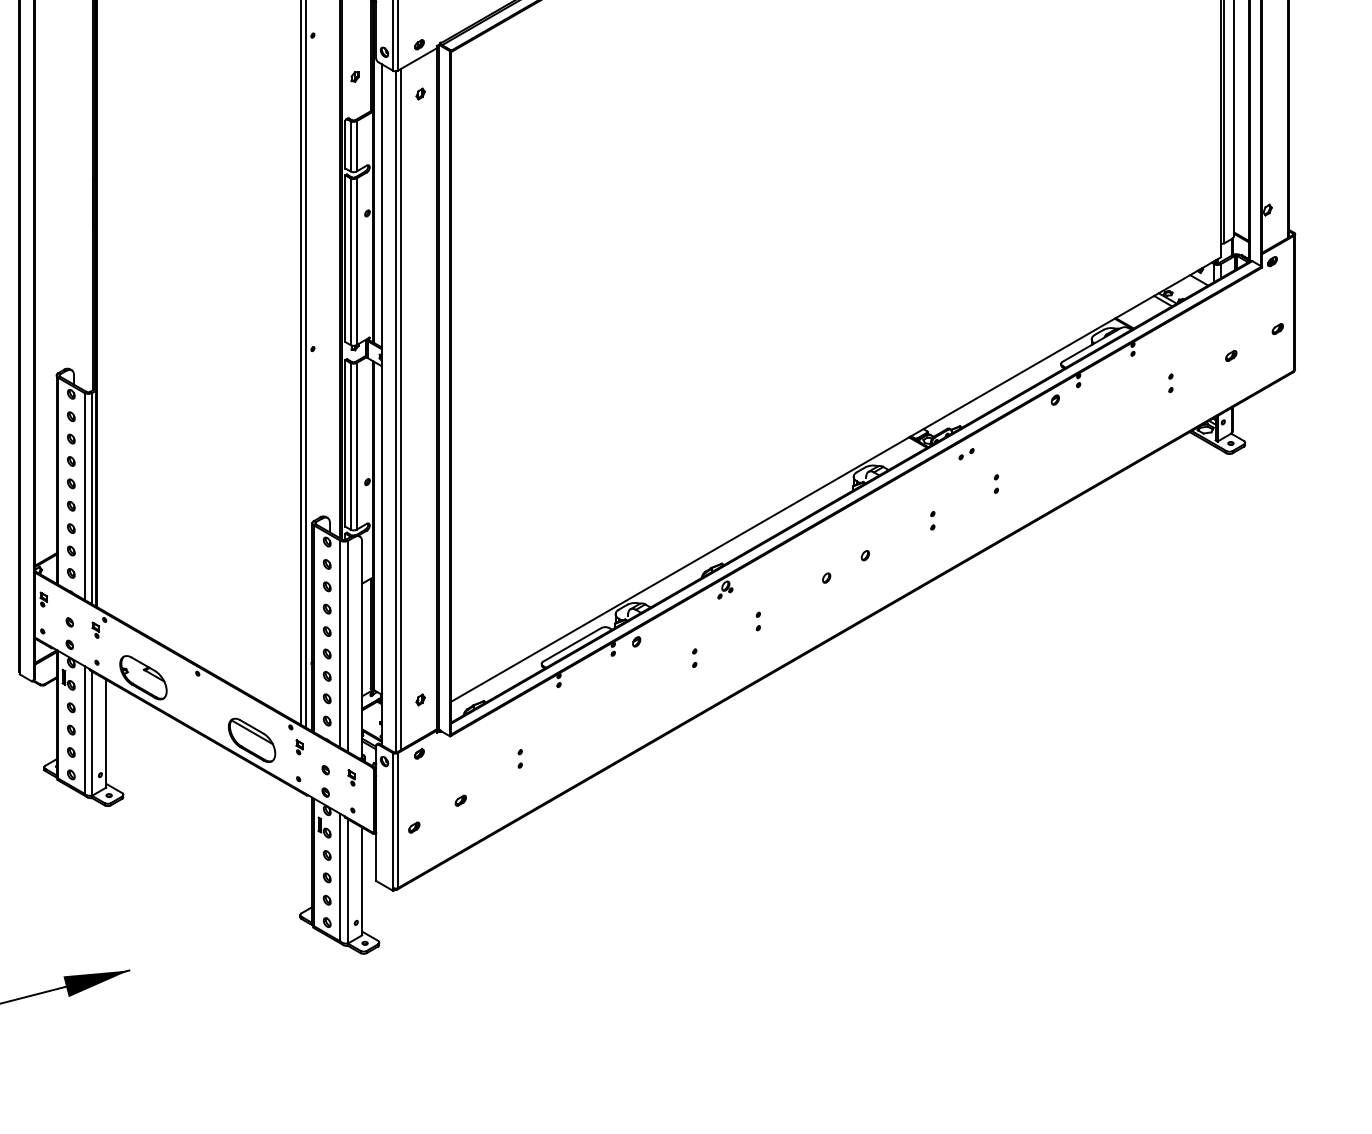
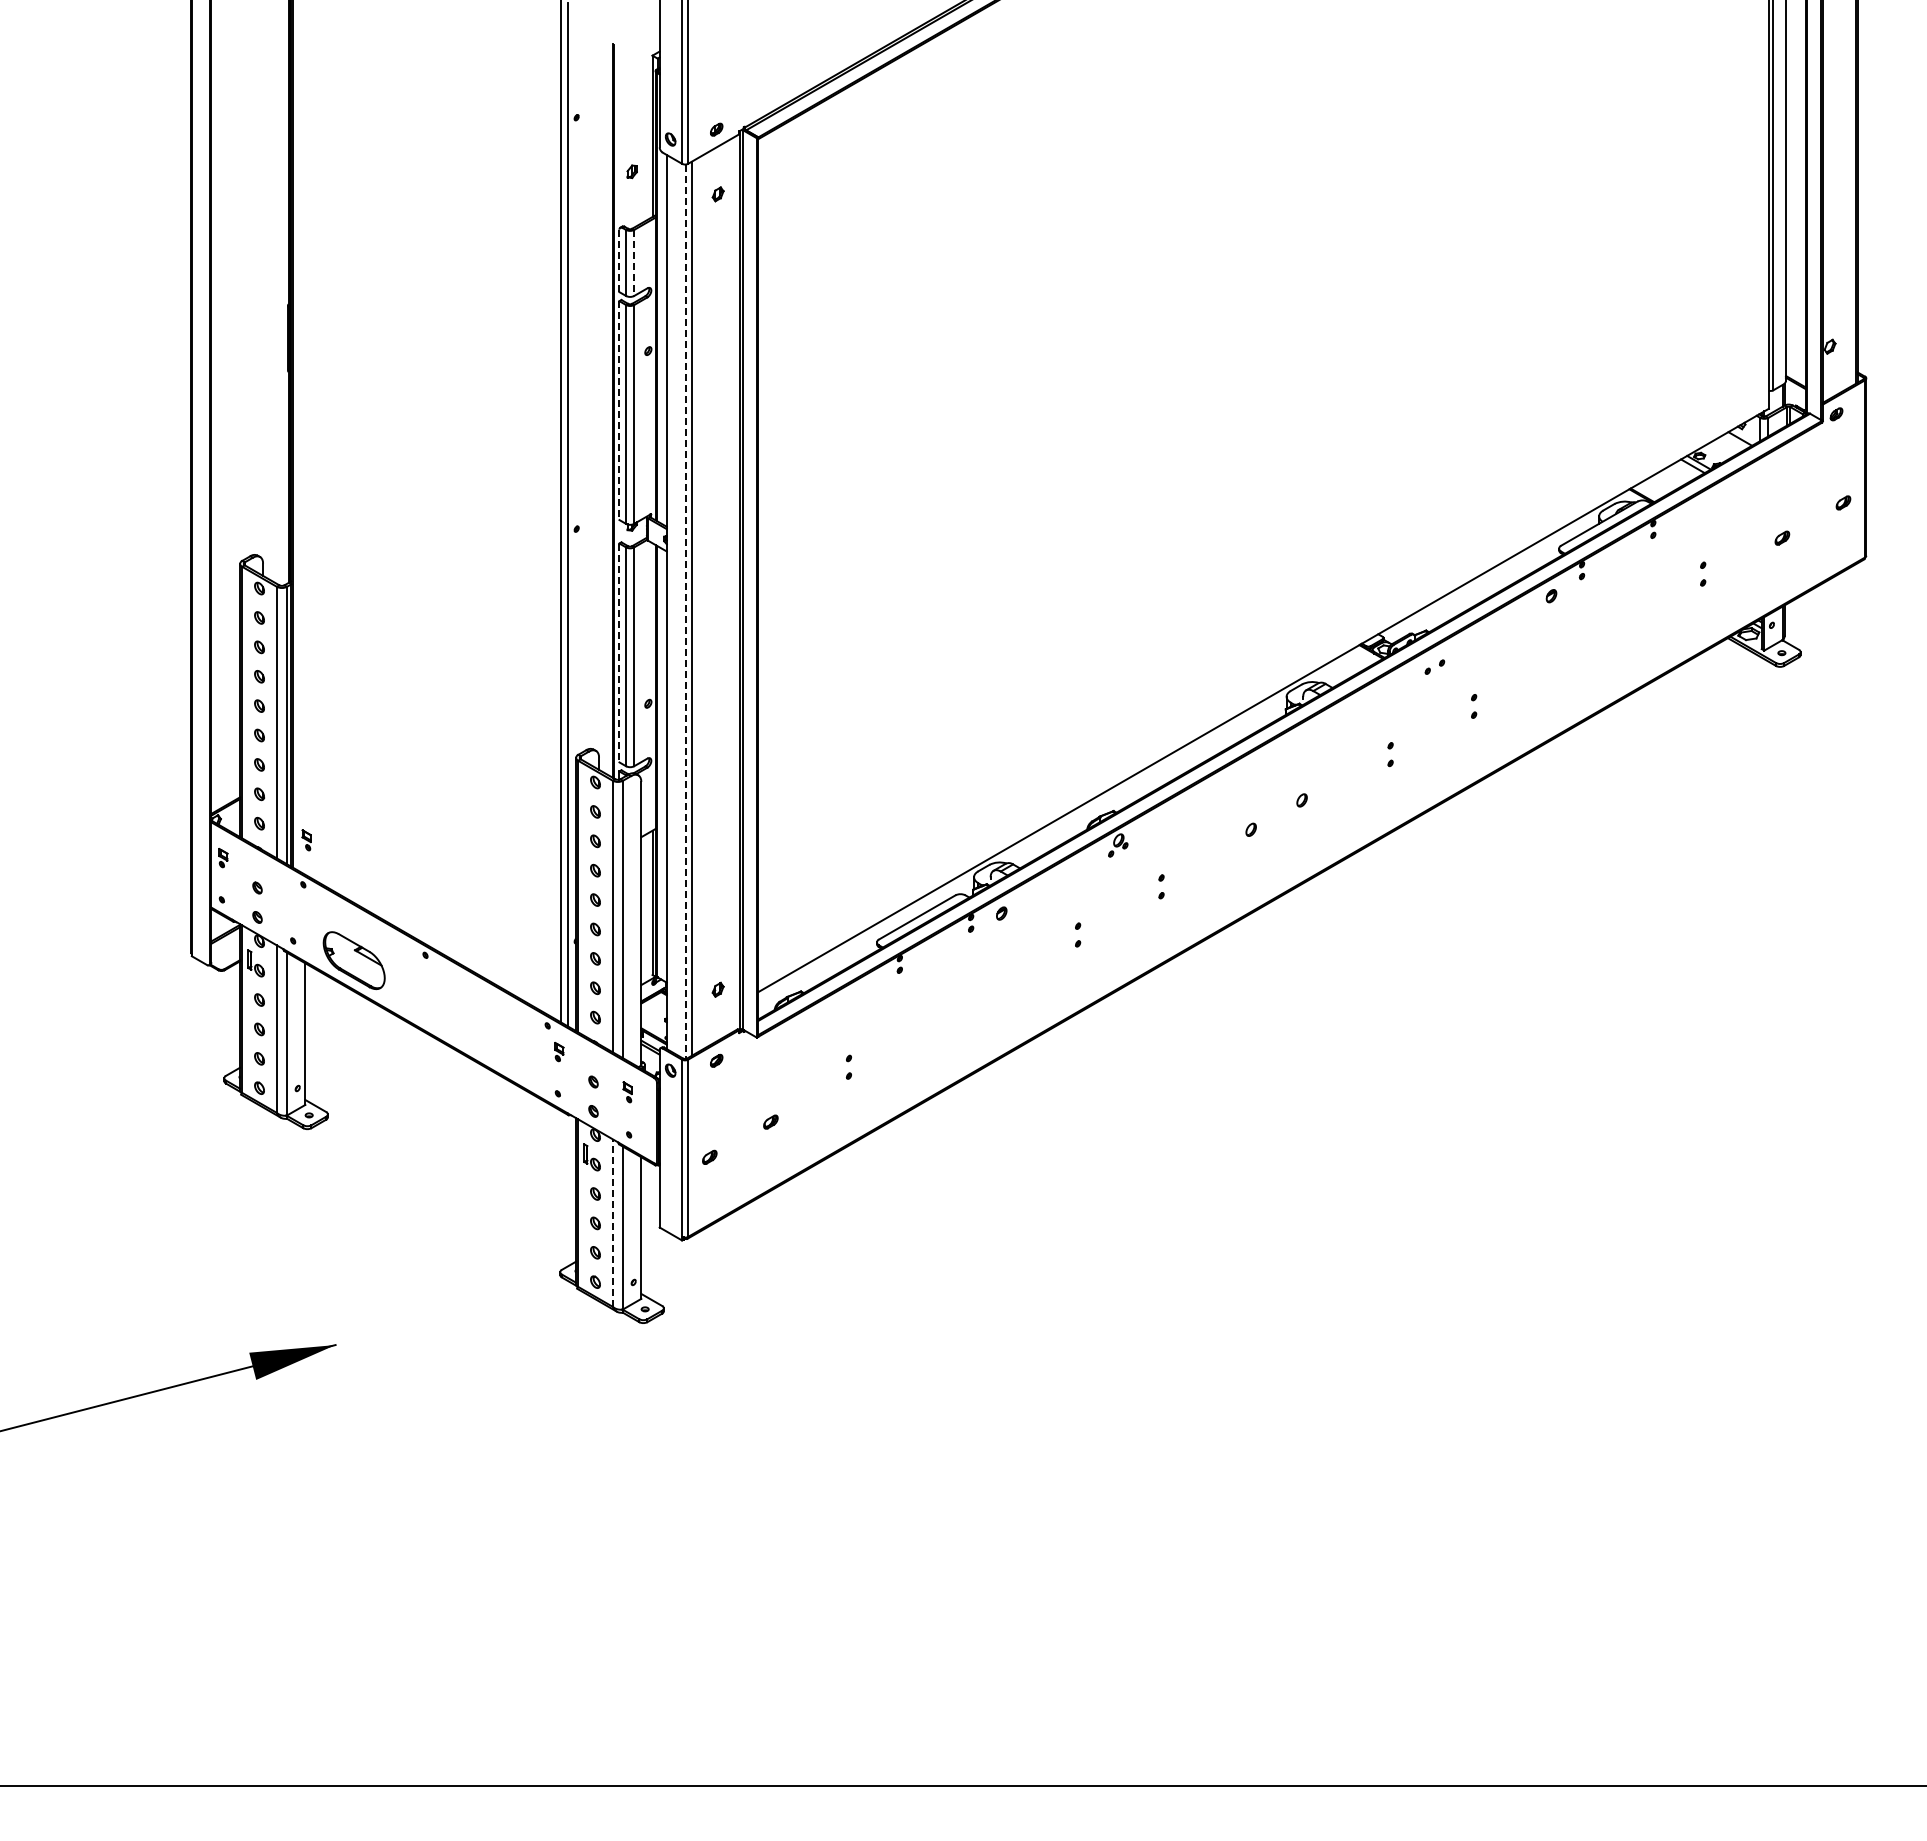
line: (345, 145) -> (619, 261), solid -> dashed
line: (356, 146) -> (634, 263), solid -> dashed
line: (345, 259) -> (619, 411), solid -> dashed
line: (395, 412) -> (685, 612), solid -> dashed
line: (345, 443) -> (619, 653), solid -> dashed
part: (95, 630) -> (306, 840), moved
part: (251, 740) -> (496, 1042), removed
line: (340, 877) -> (612, 1223), solid -> dashed

